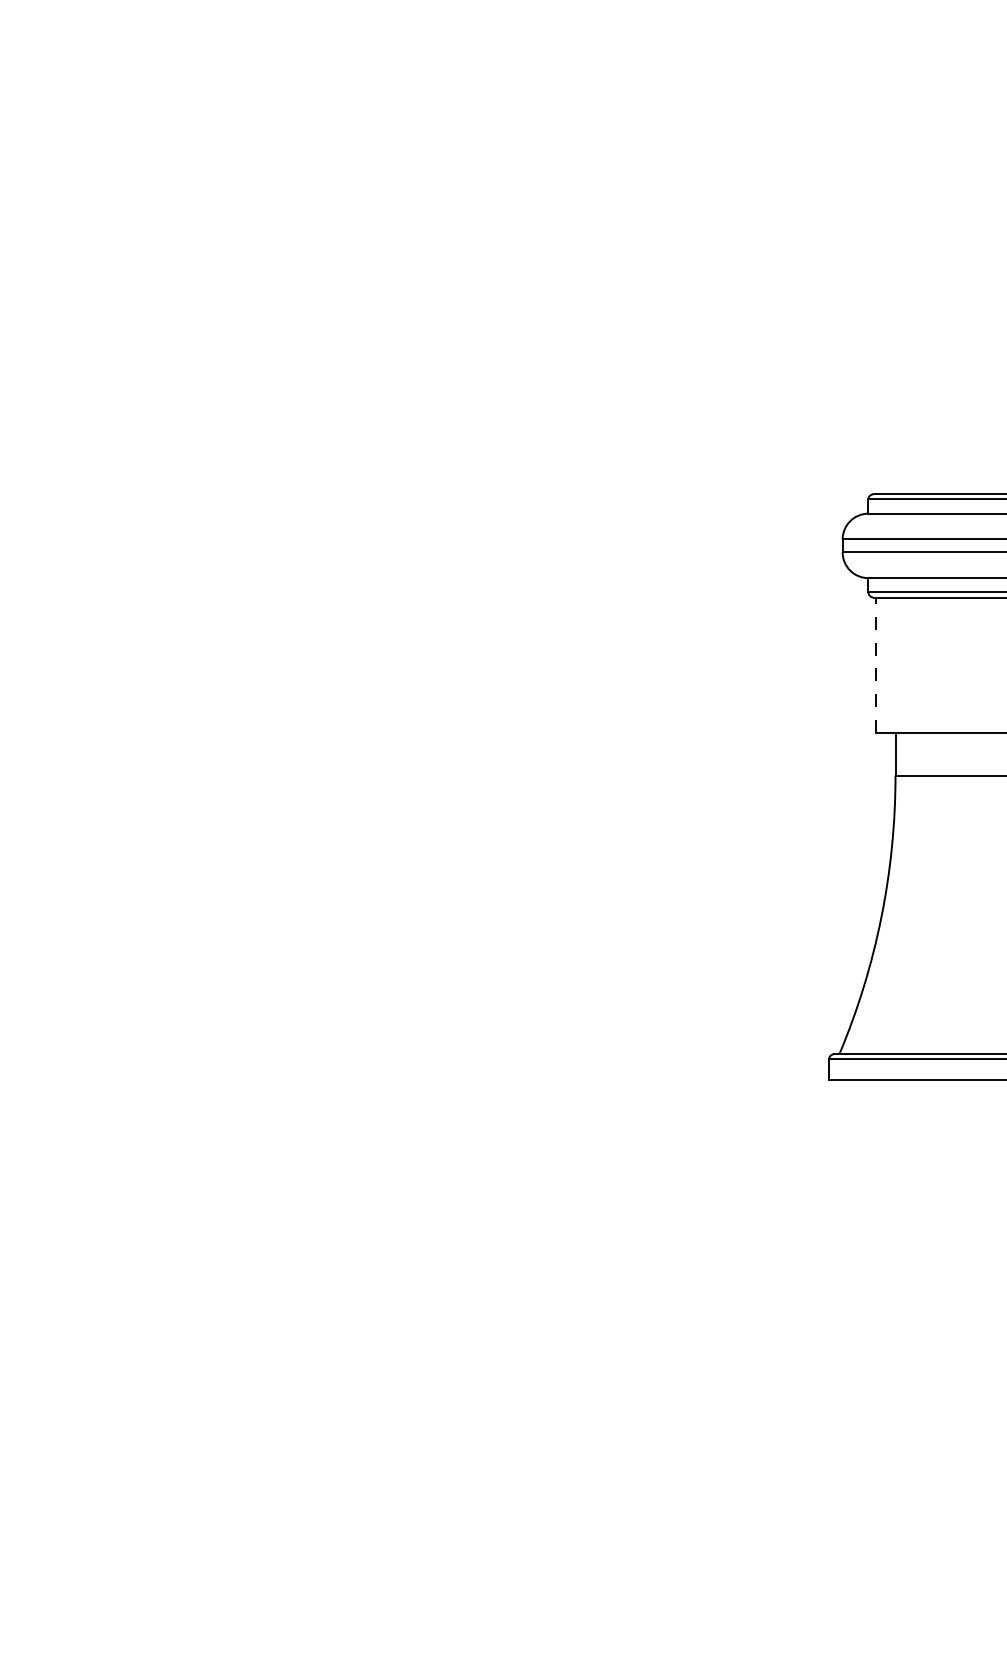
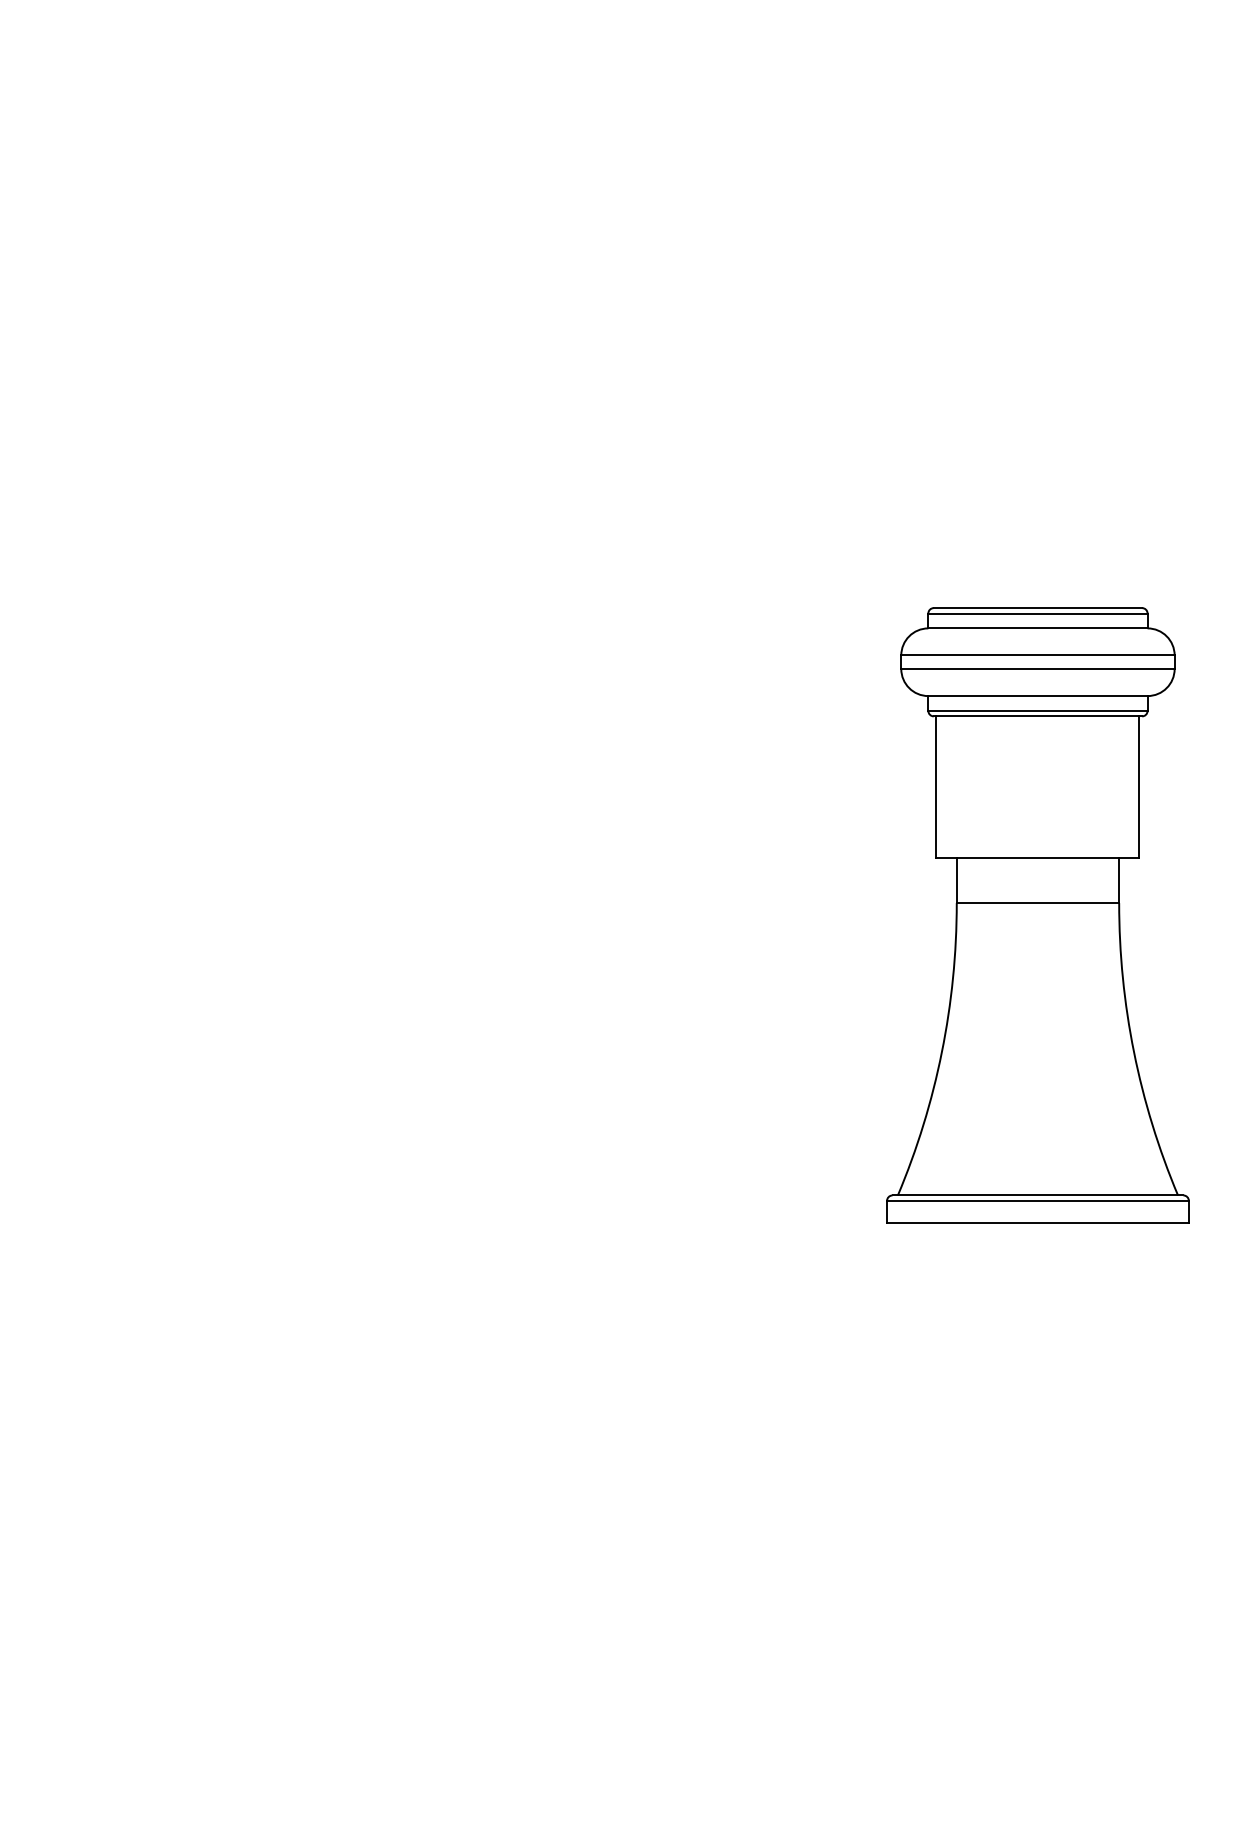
line: (876, 664) -> (936, 786), dashed -> solid

